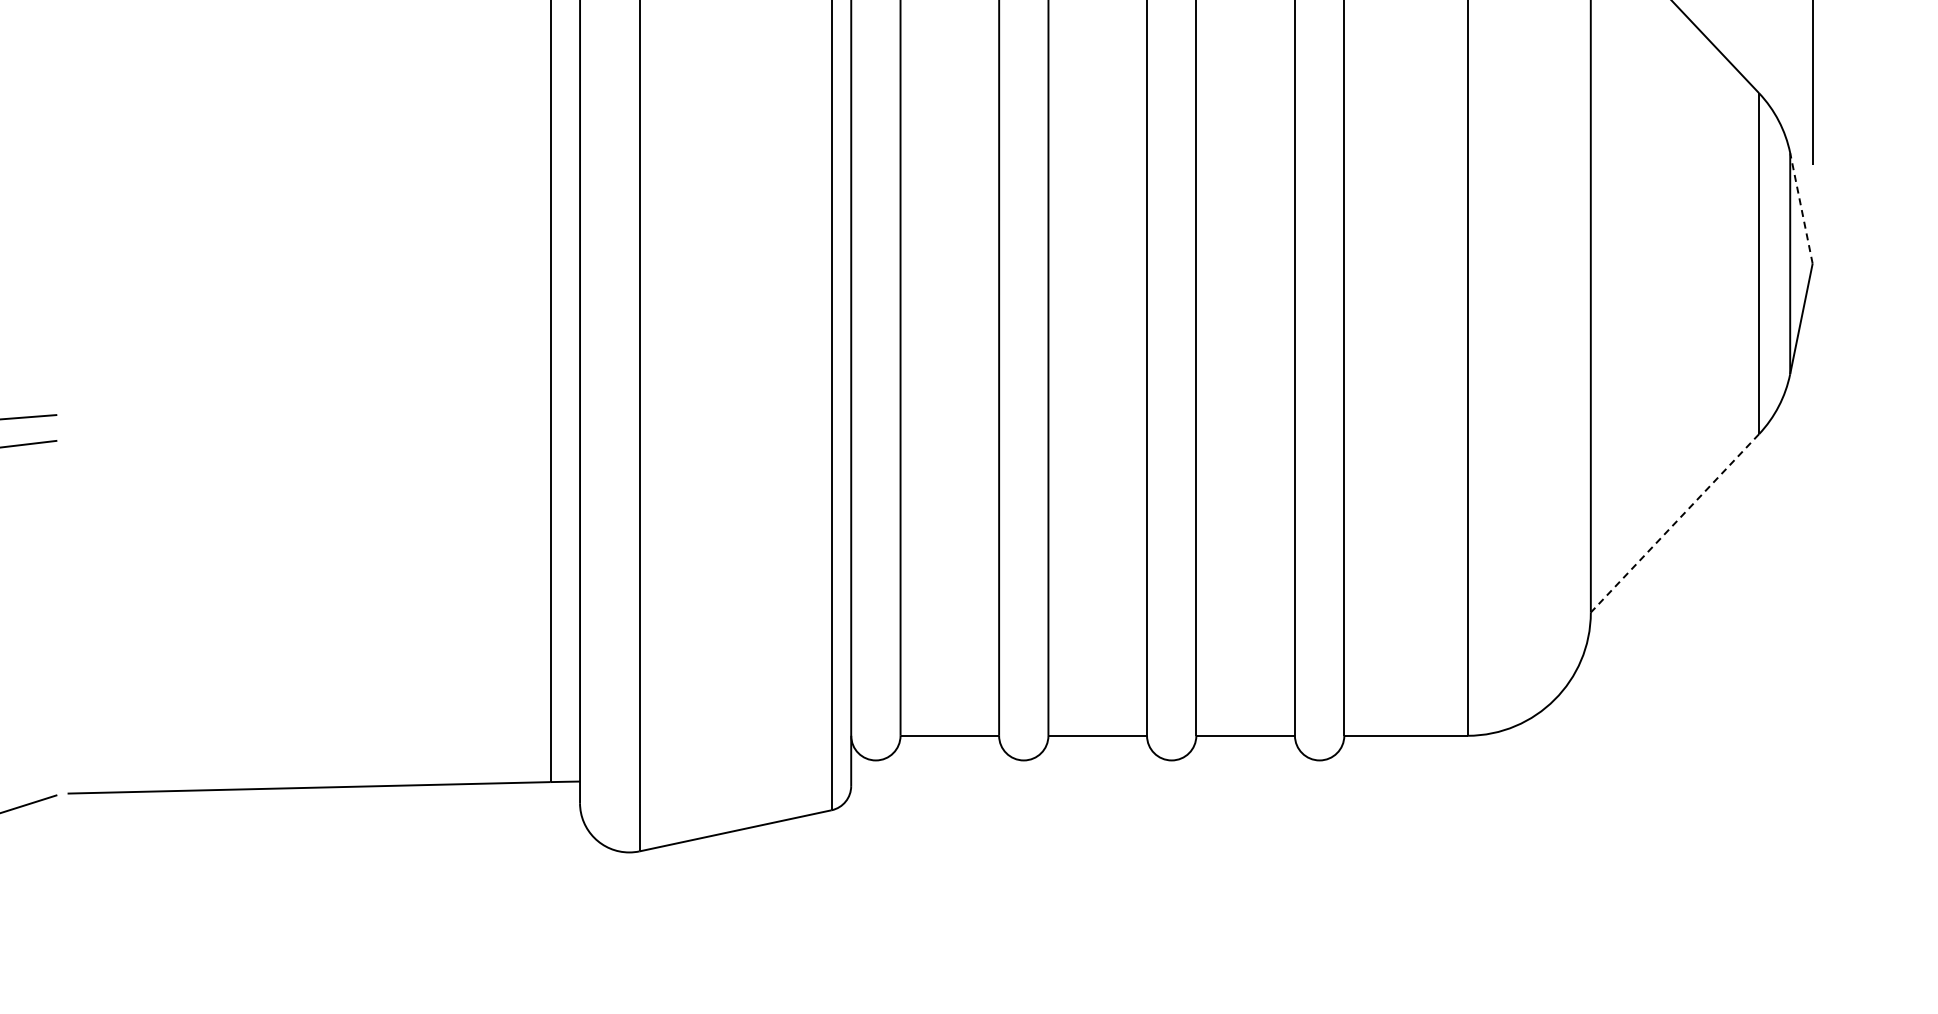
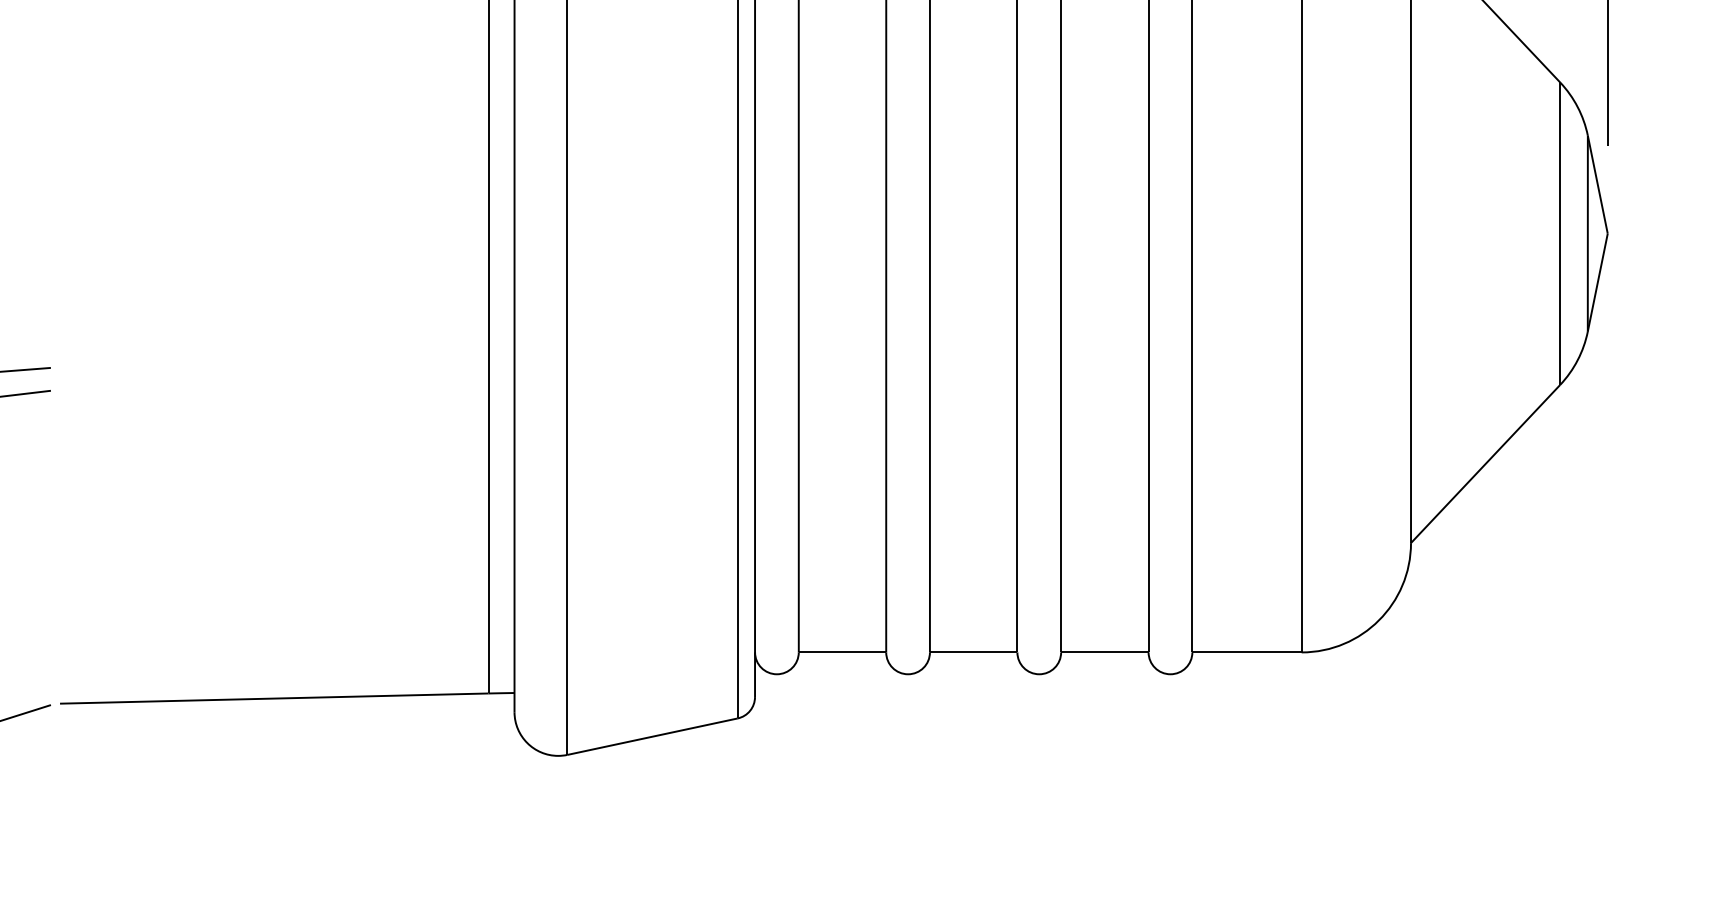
line: (1801, 207) -> (1597, 183), dashed -> solid
line: (1674, 523) -> (1485, 464), dashed -> solid

